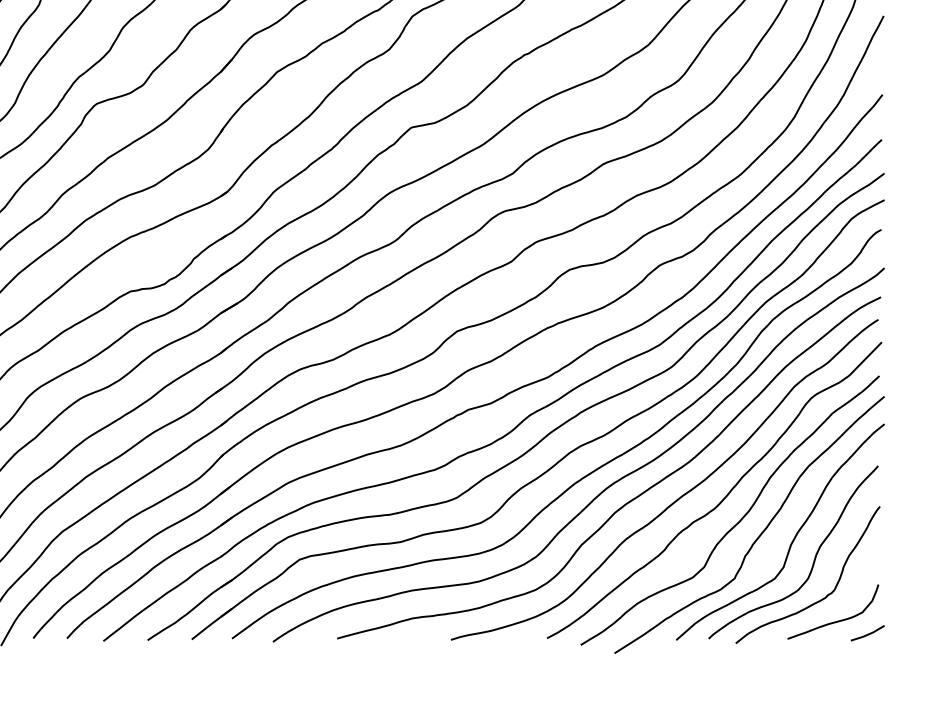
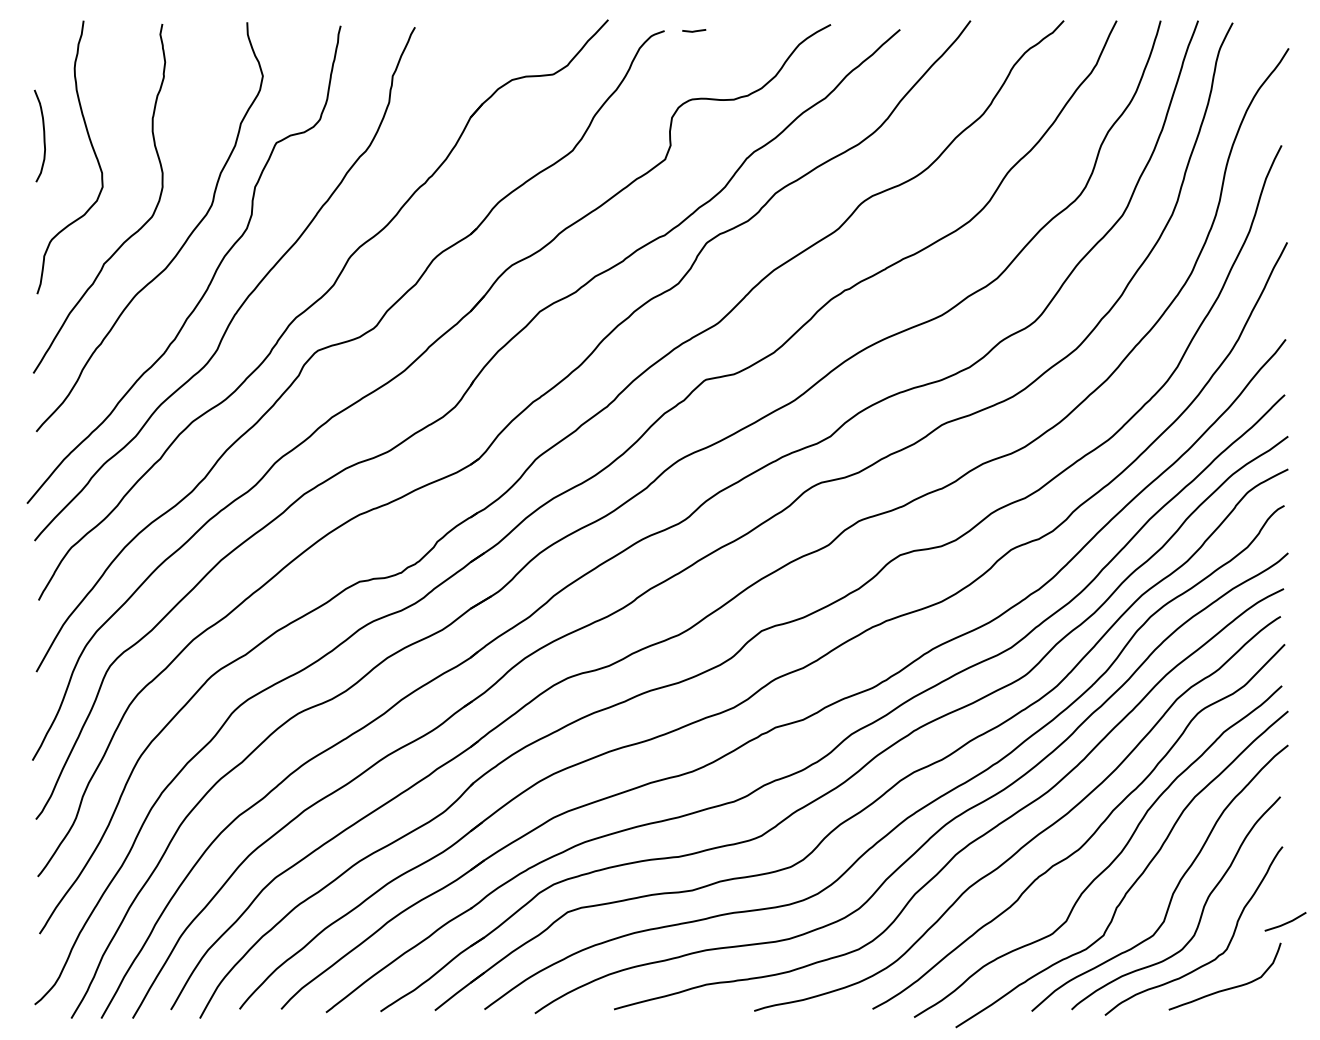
line: (867, 633) -> (1285, 922), moved

